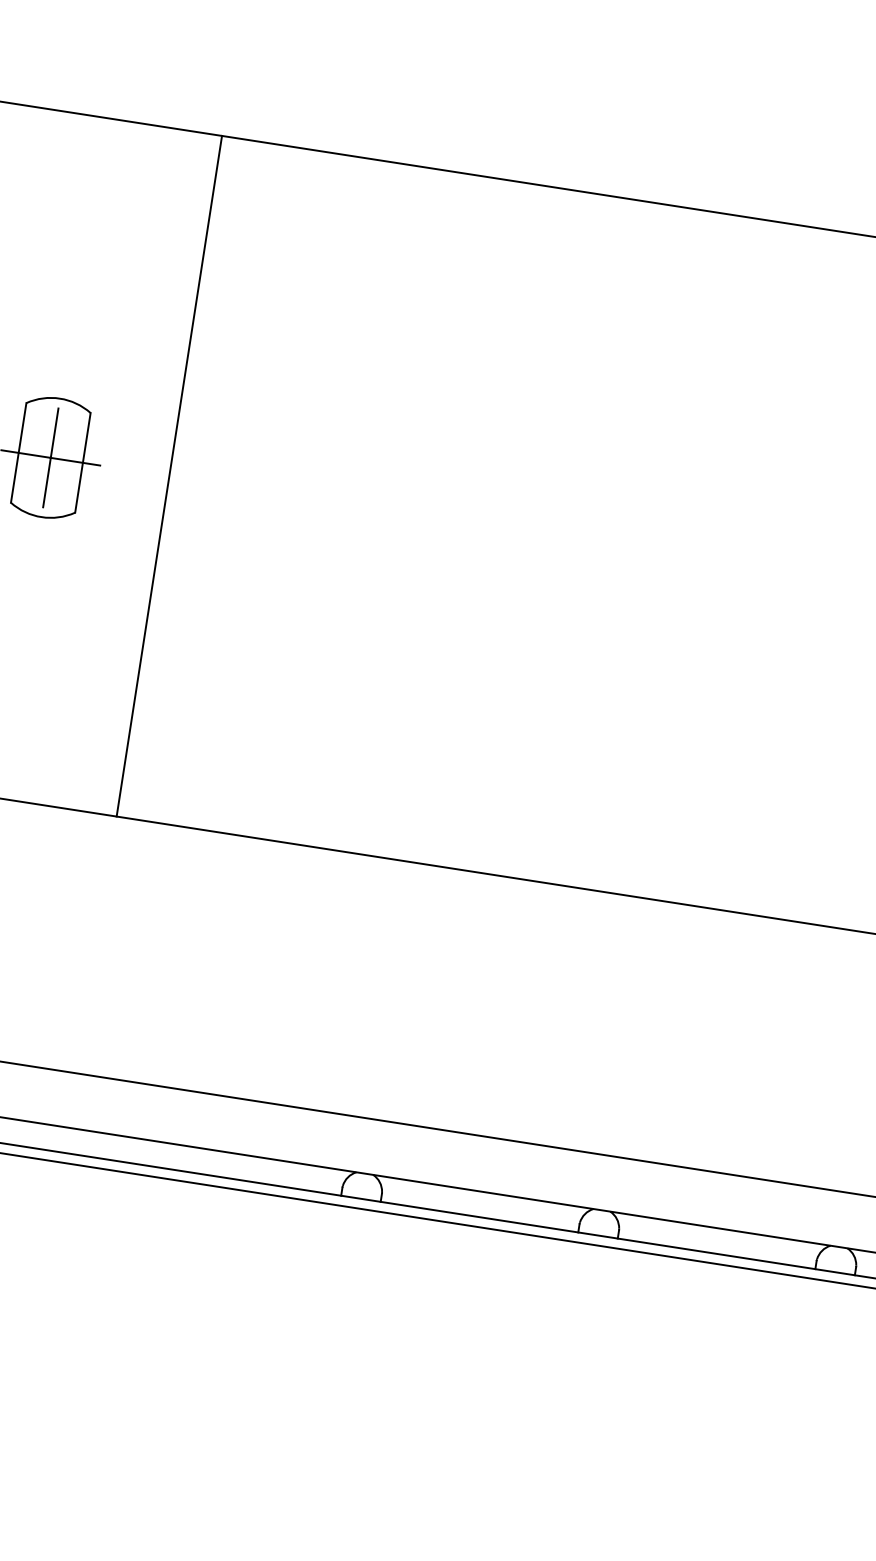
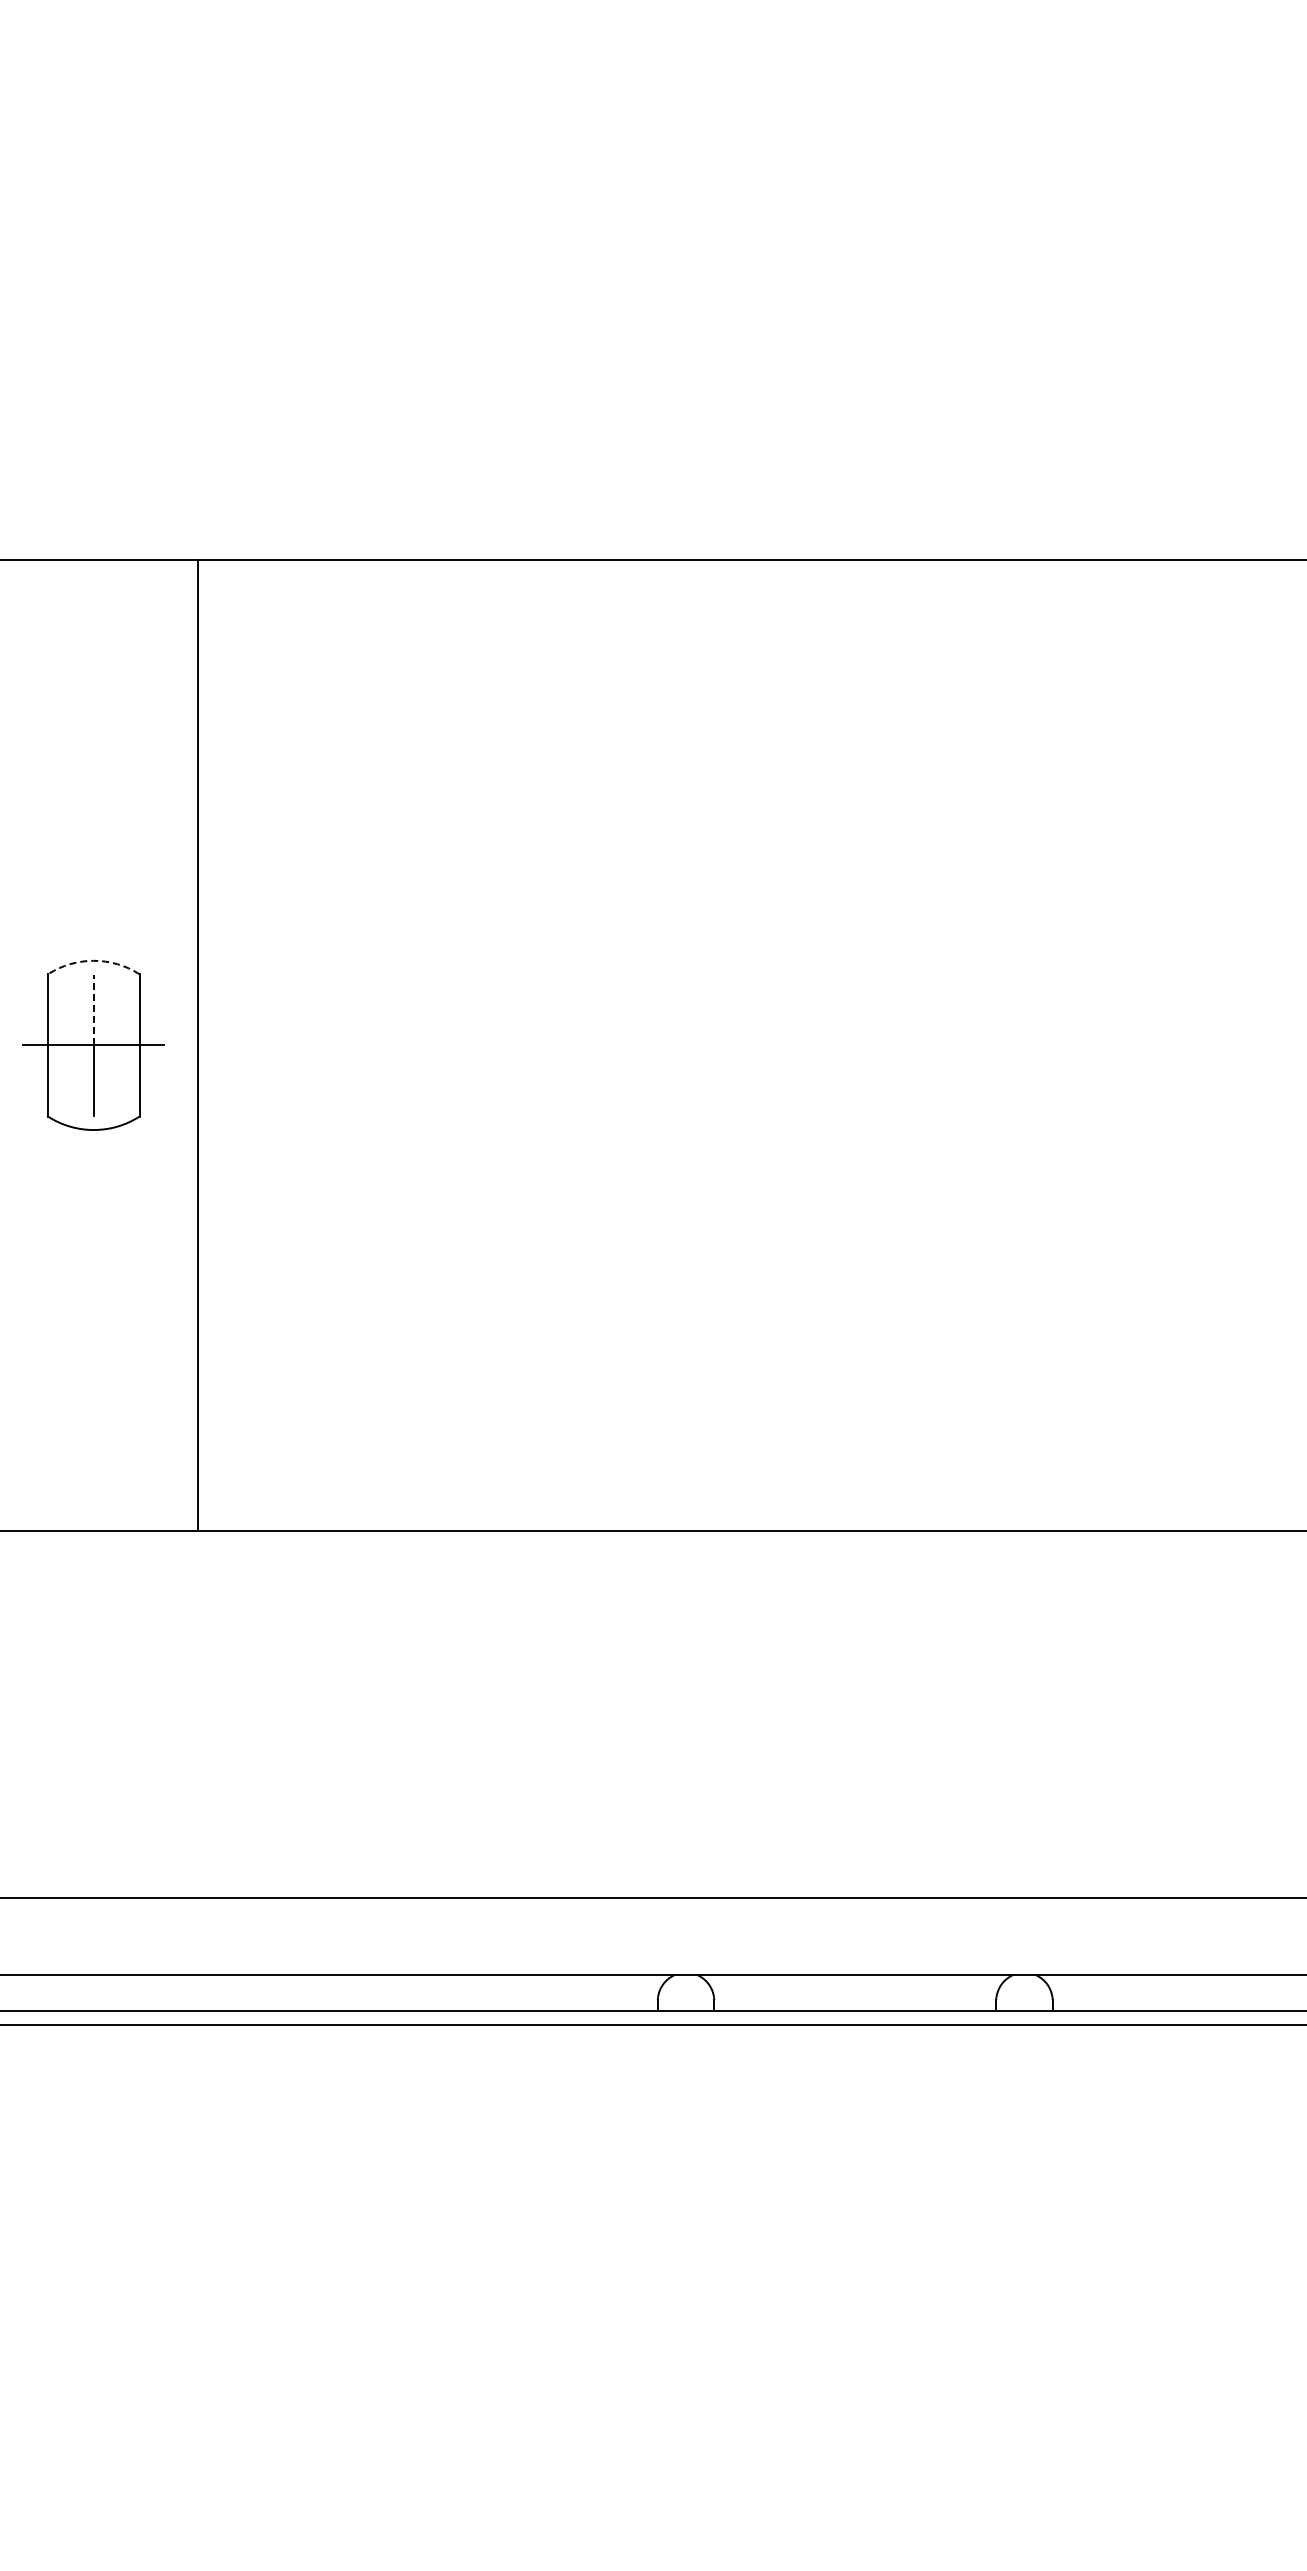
arc: (59, 398) -> (93, 960), solid -> dashed
line: (54, 432) -> (93, 1009), solid -> dashed
line: (169, 476) -> (198, 1045), moved

